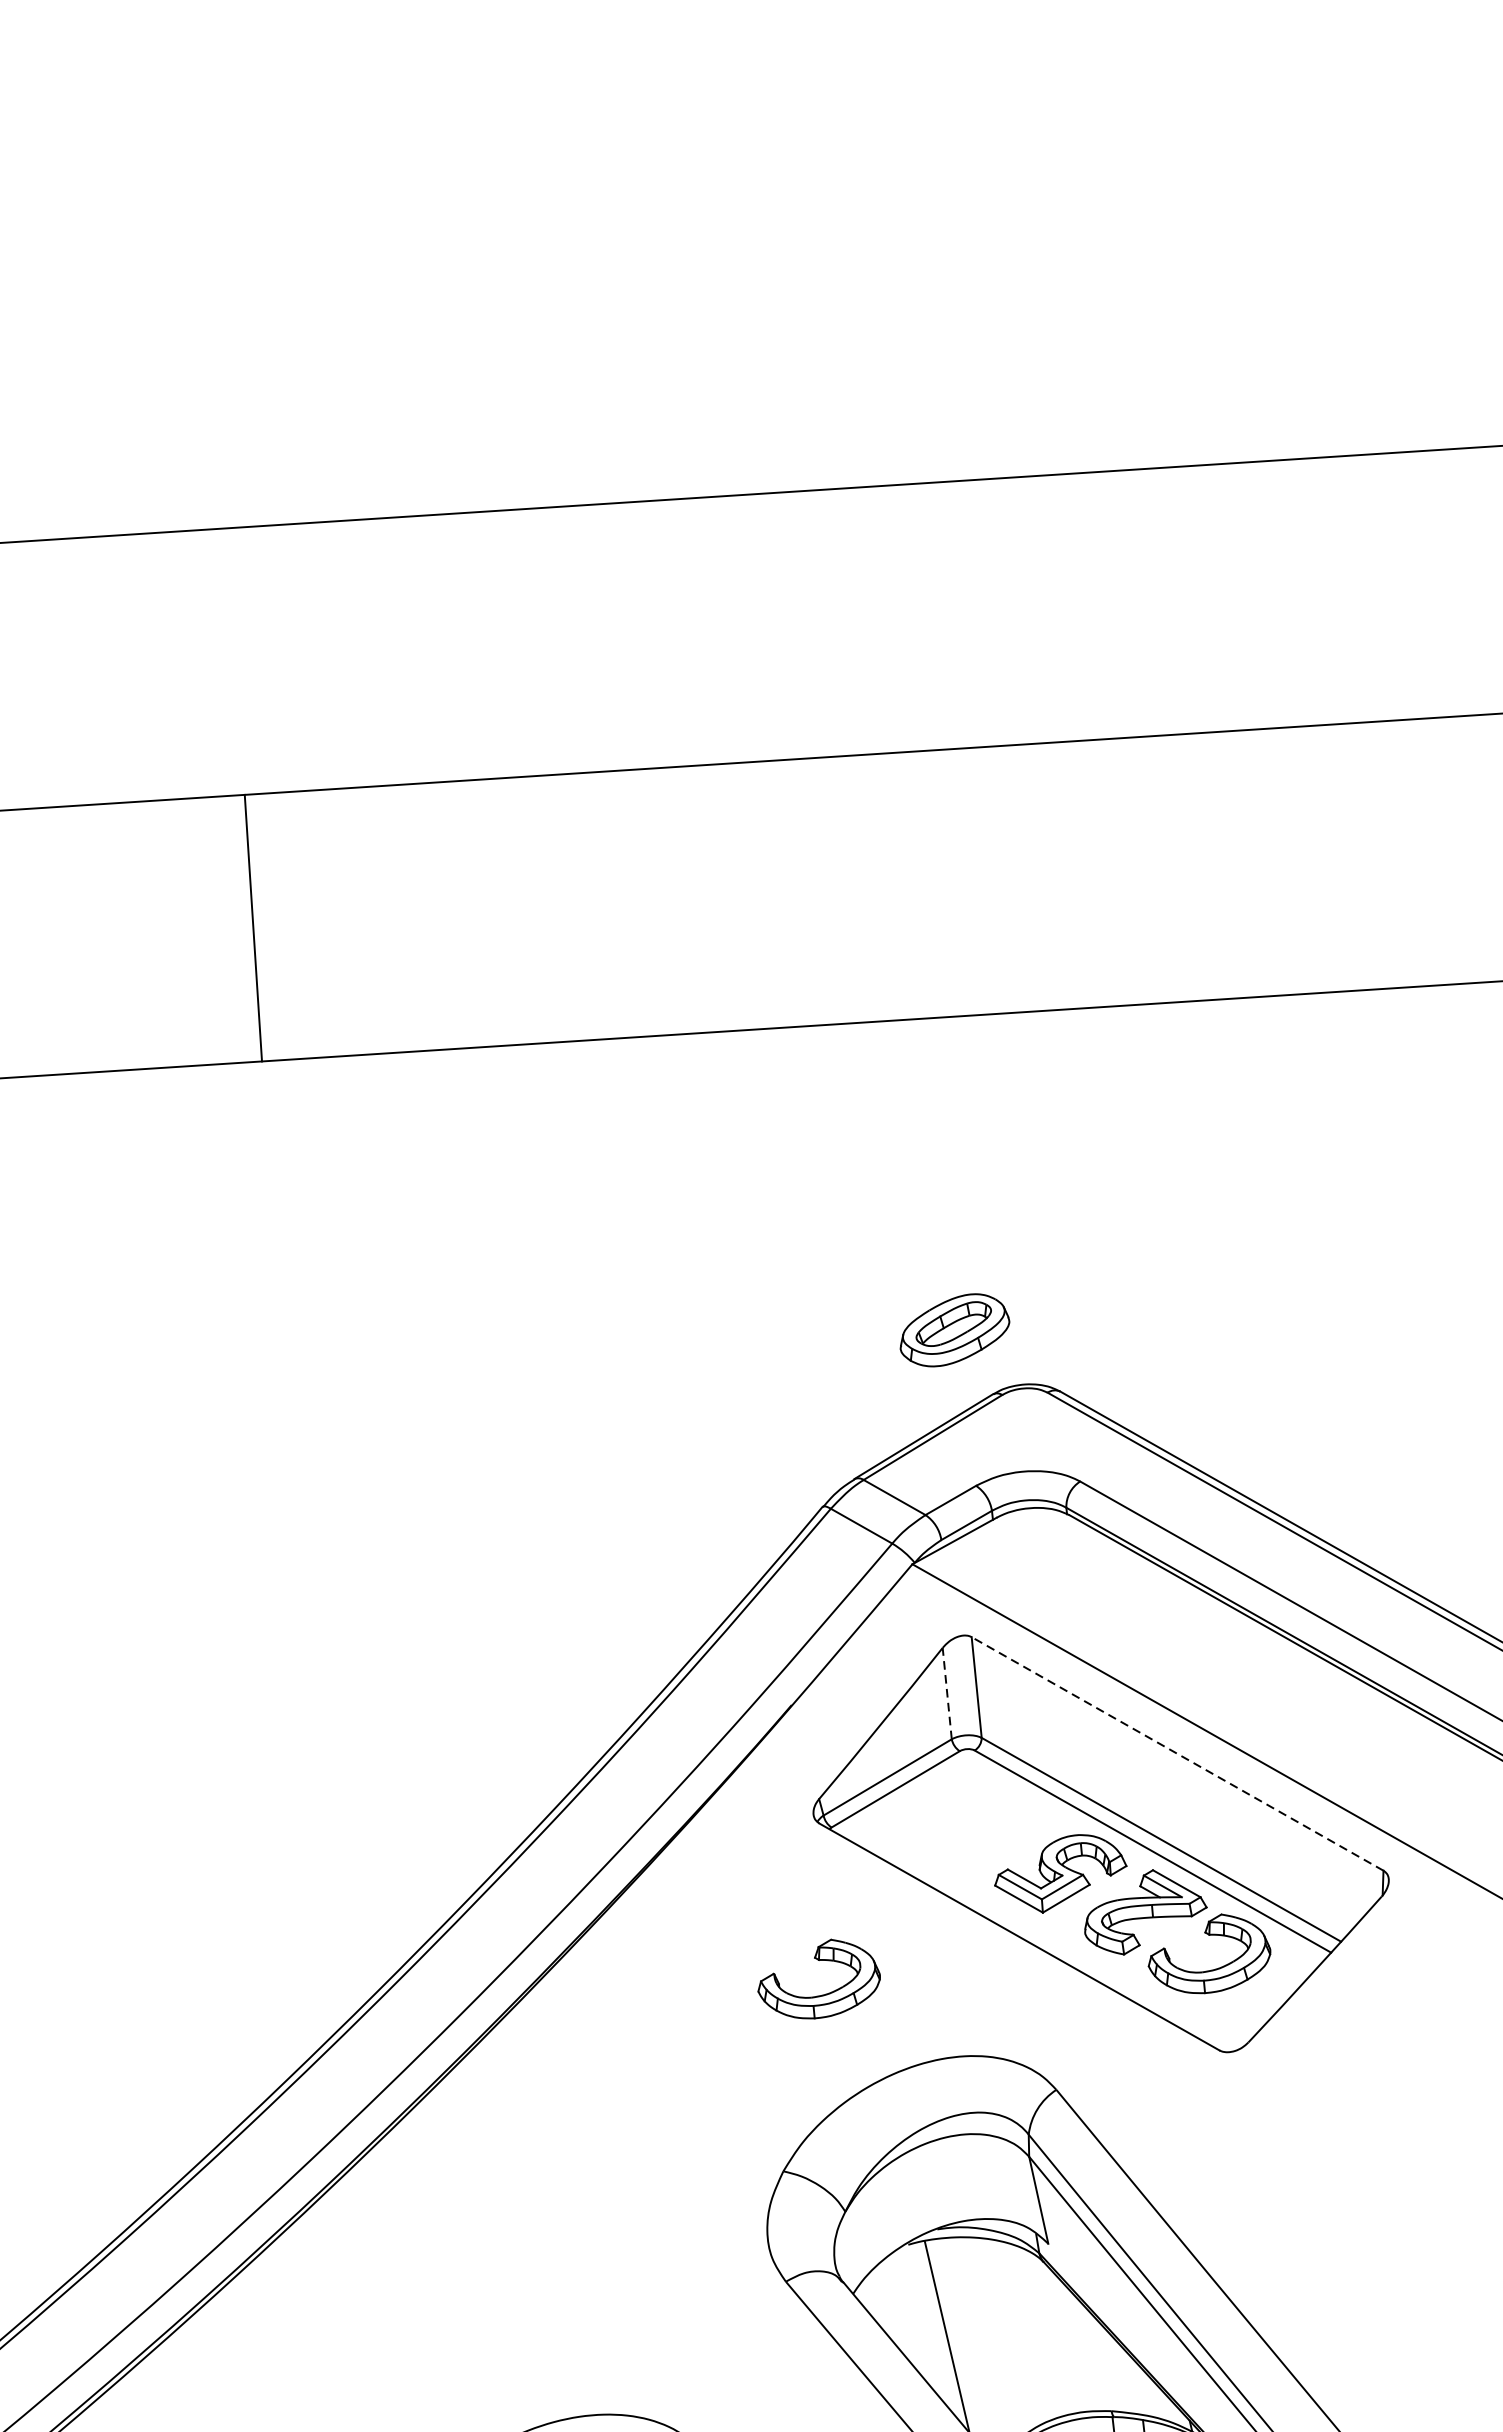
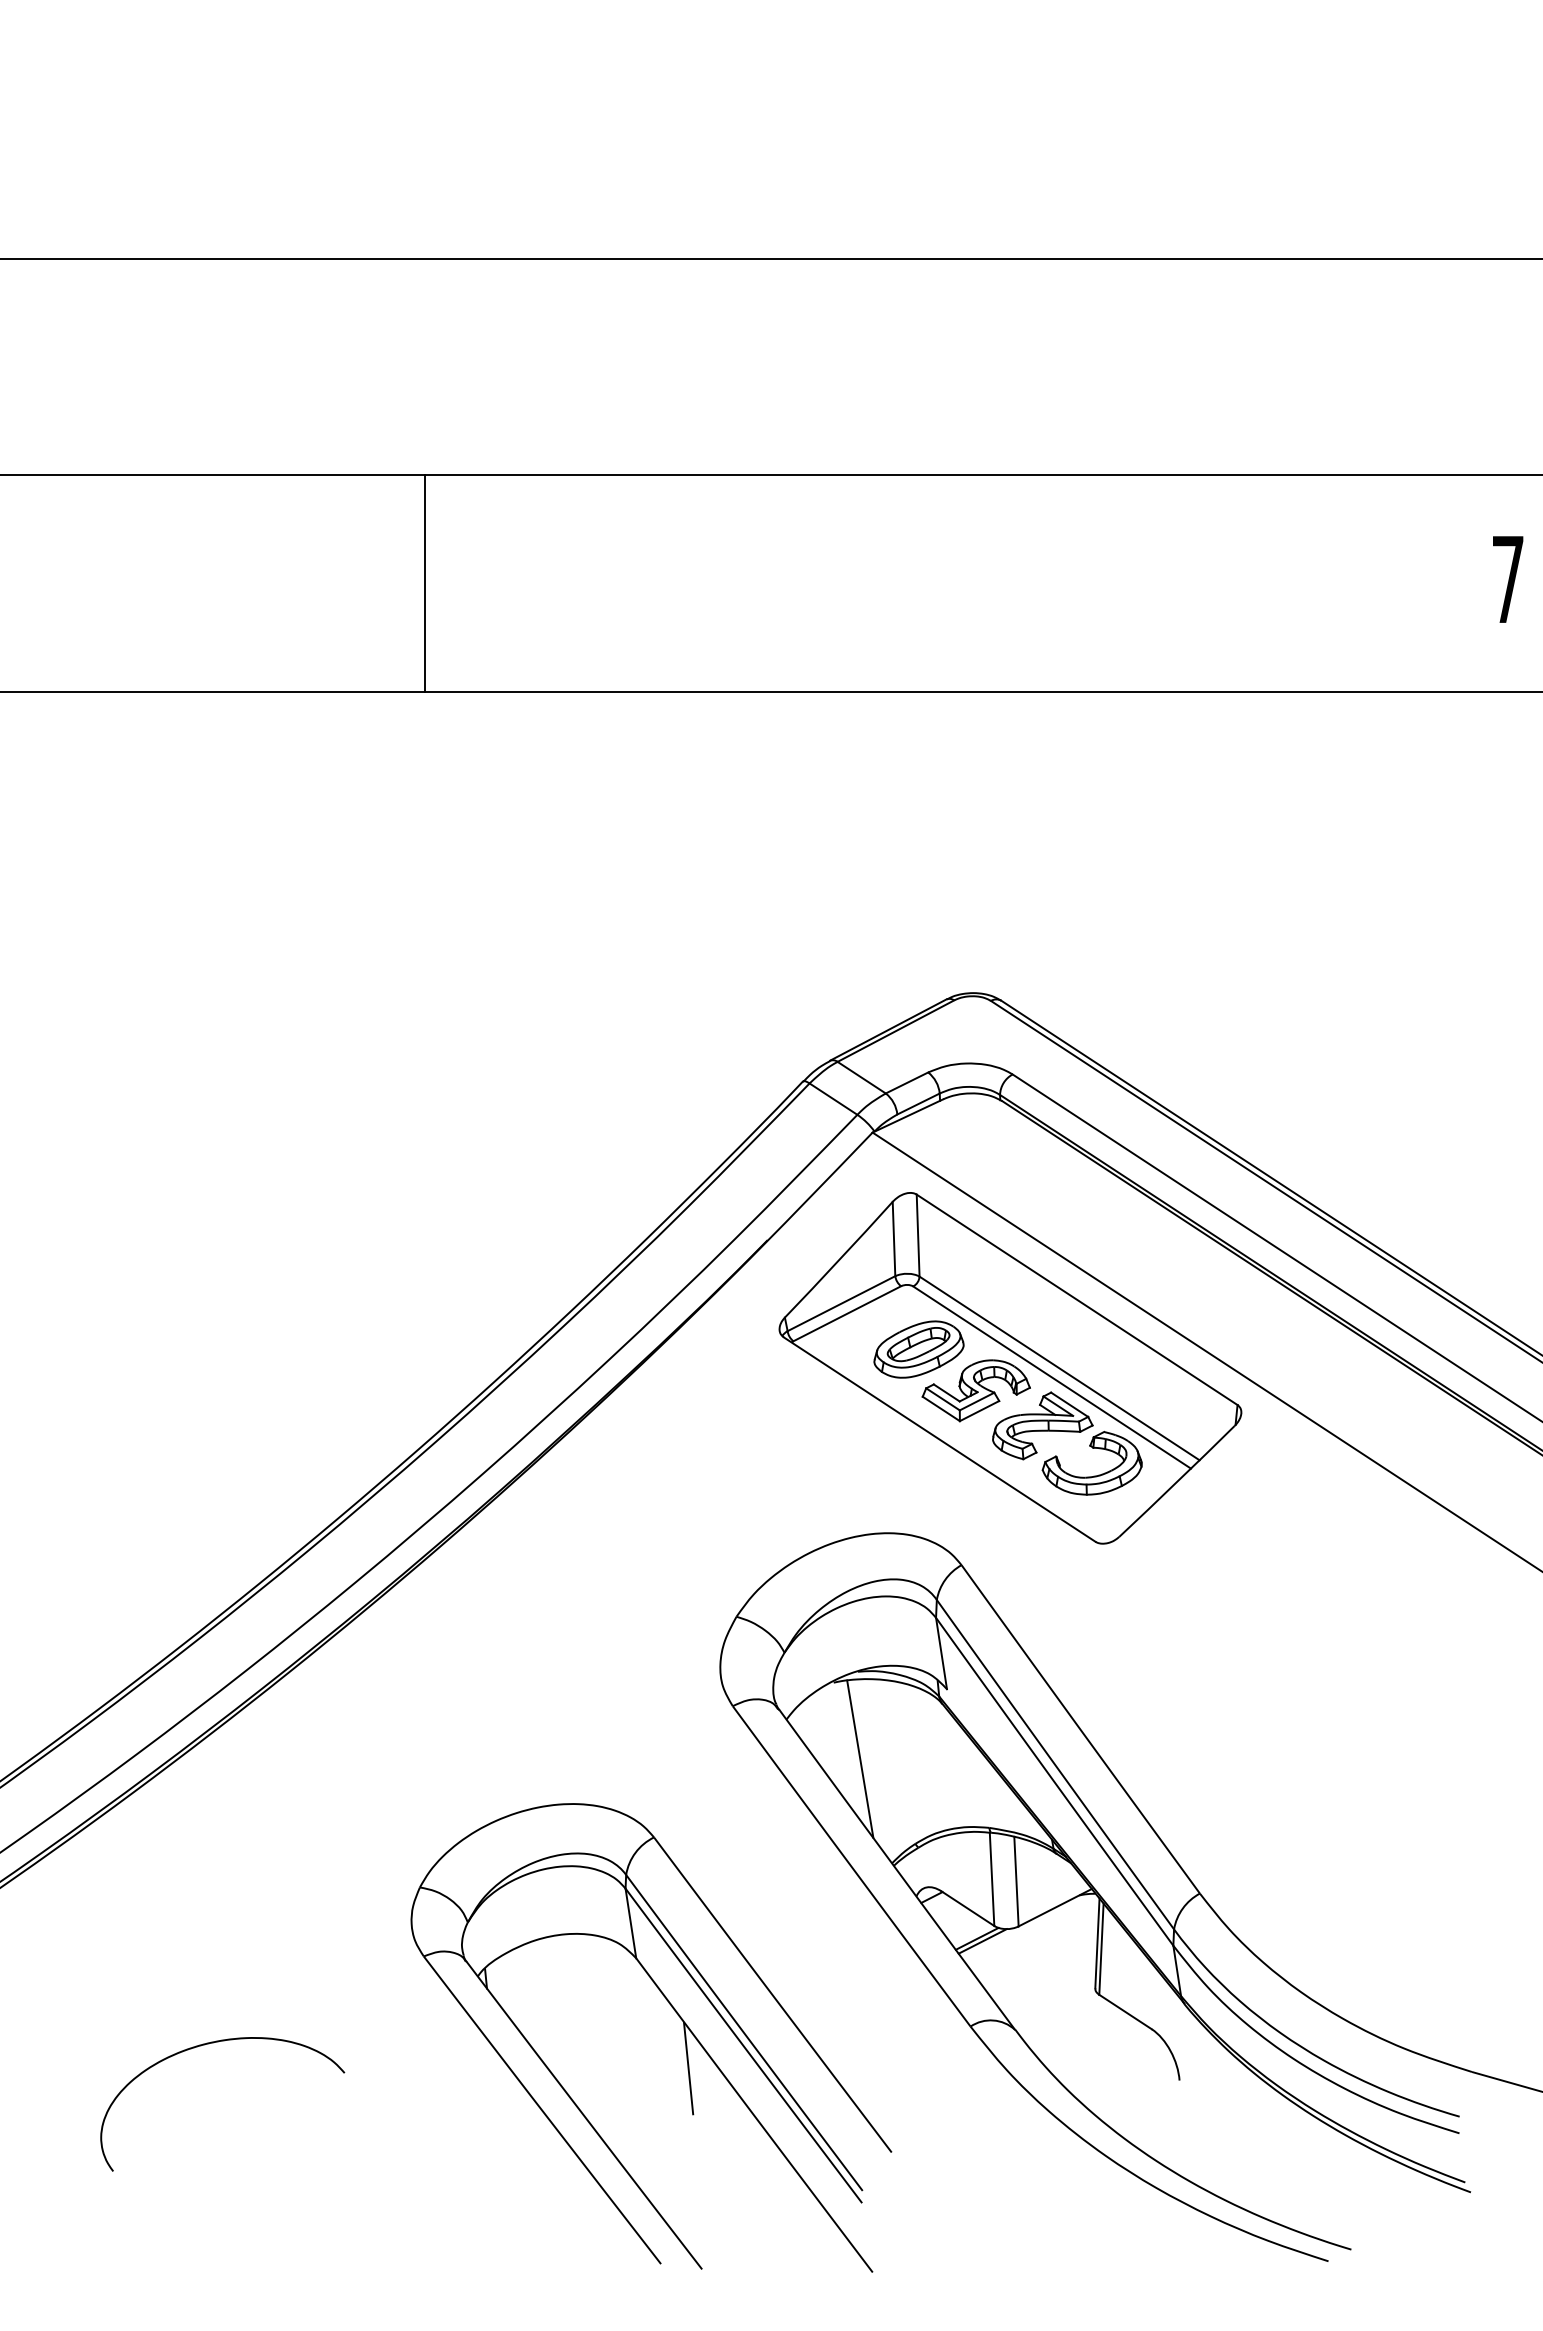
line: (252, 927) -> (424, 583), moved
part: (954, 1330) -> (918, 1349), moved
line: (946, 1693) -> (893, 1238), dashed -> solid
line: (1178, 1753) -> (1077, 1299), dashed -> solid
part: (821, 1994) -> (776, 1475), removed

